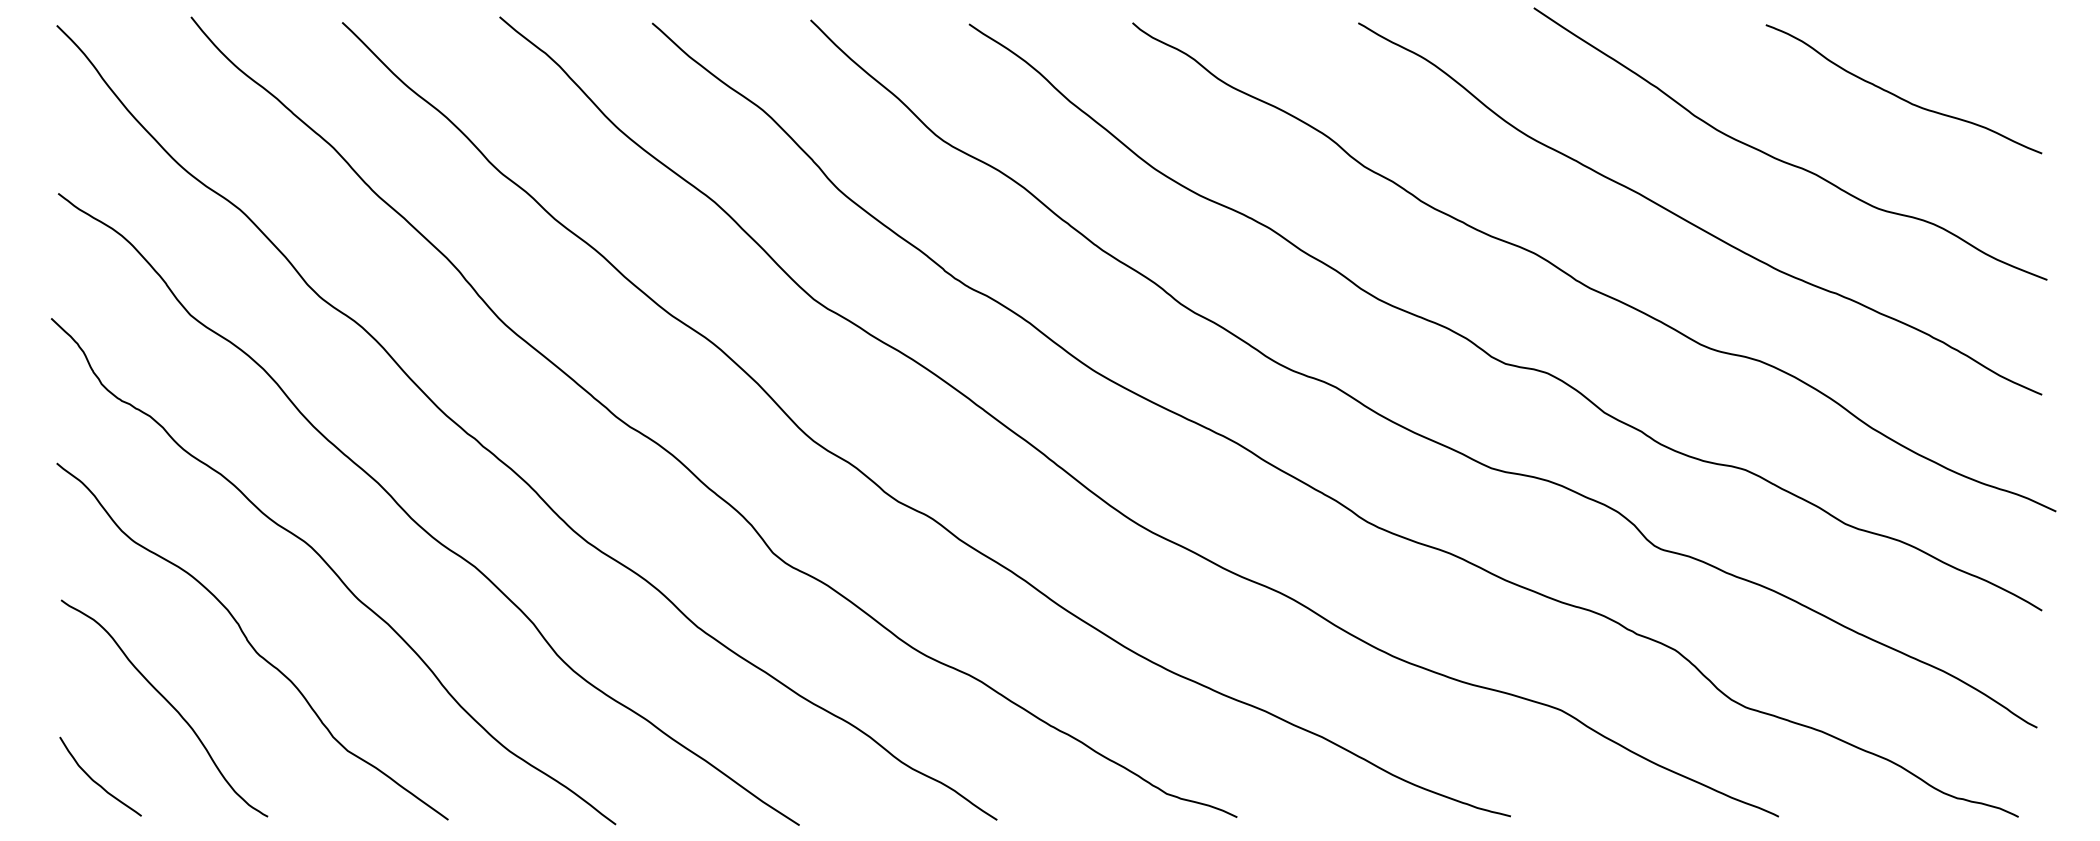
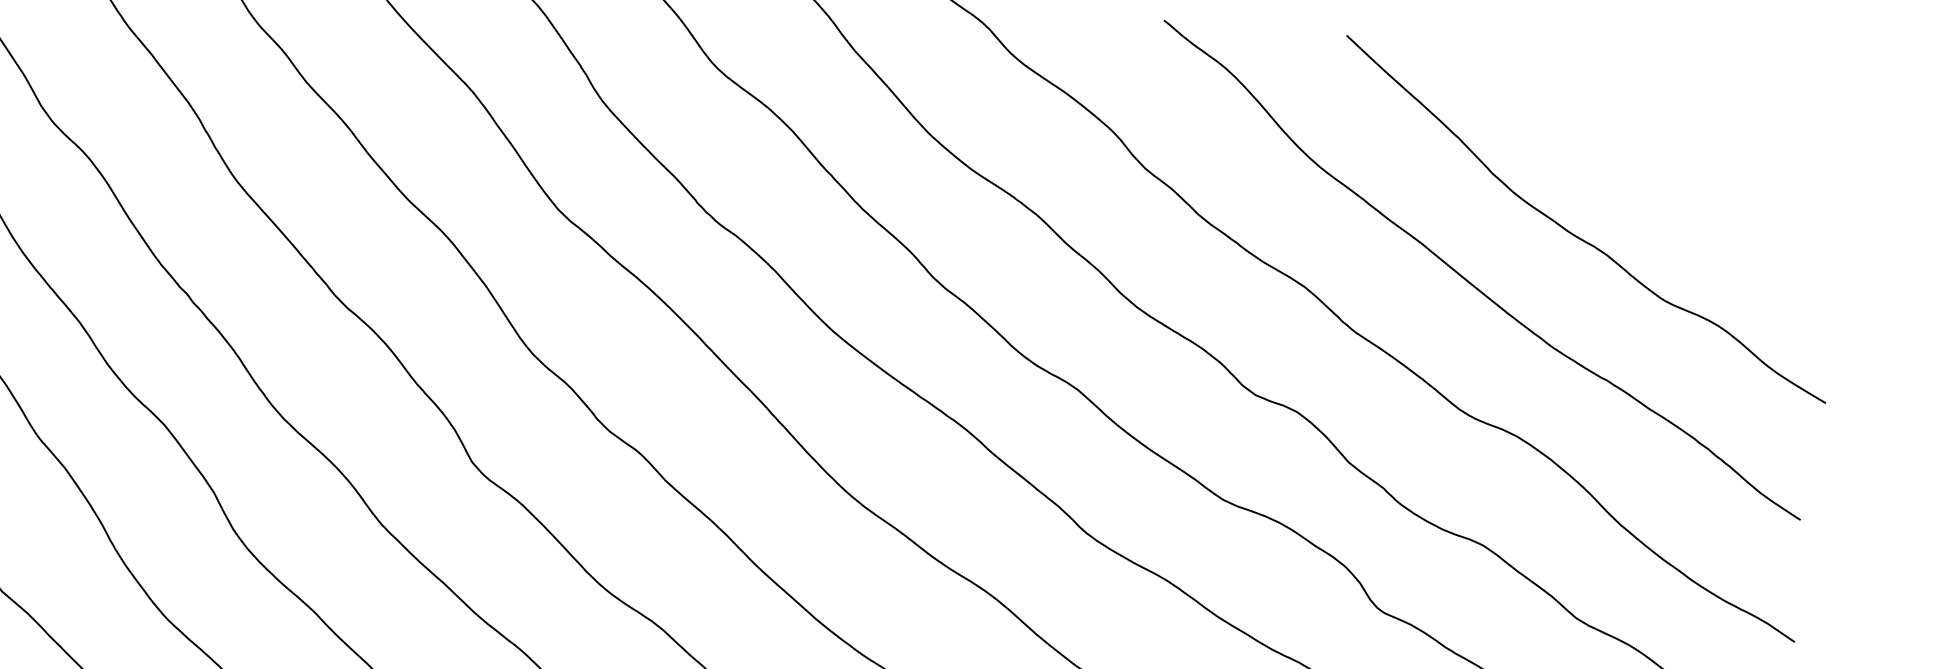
curve: (1899, 96) -> (1706, 189), removed

